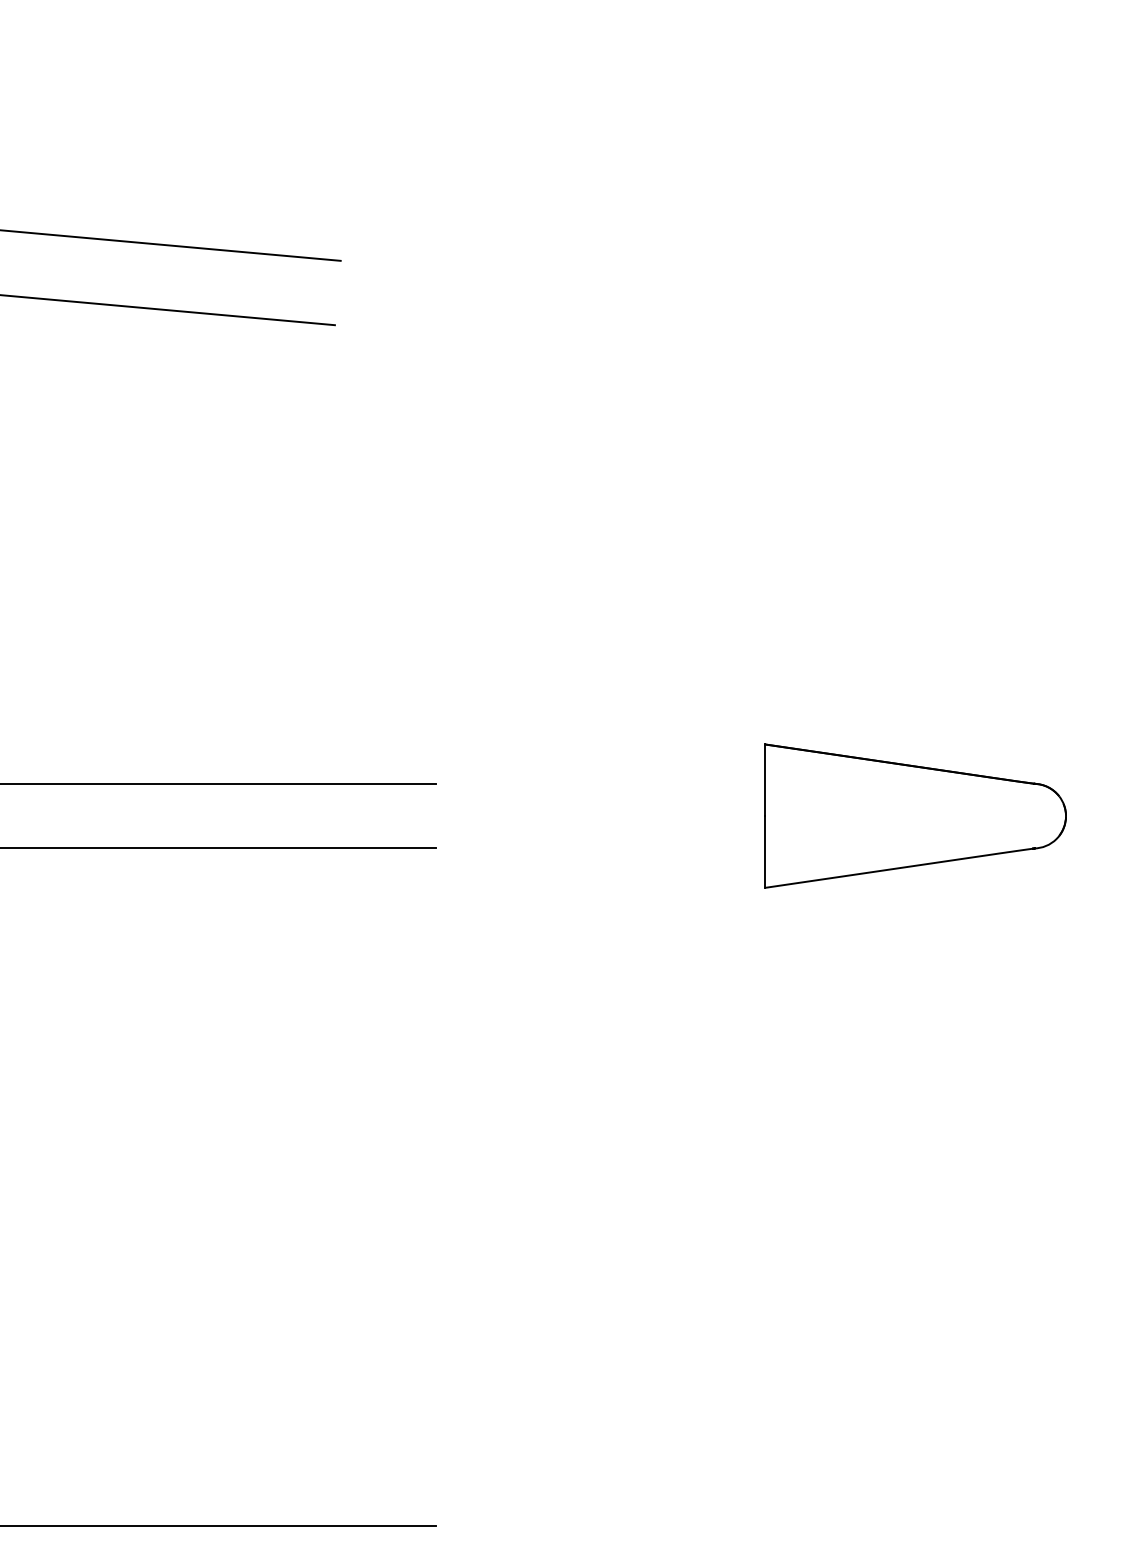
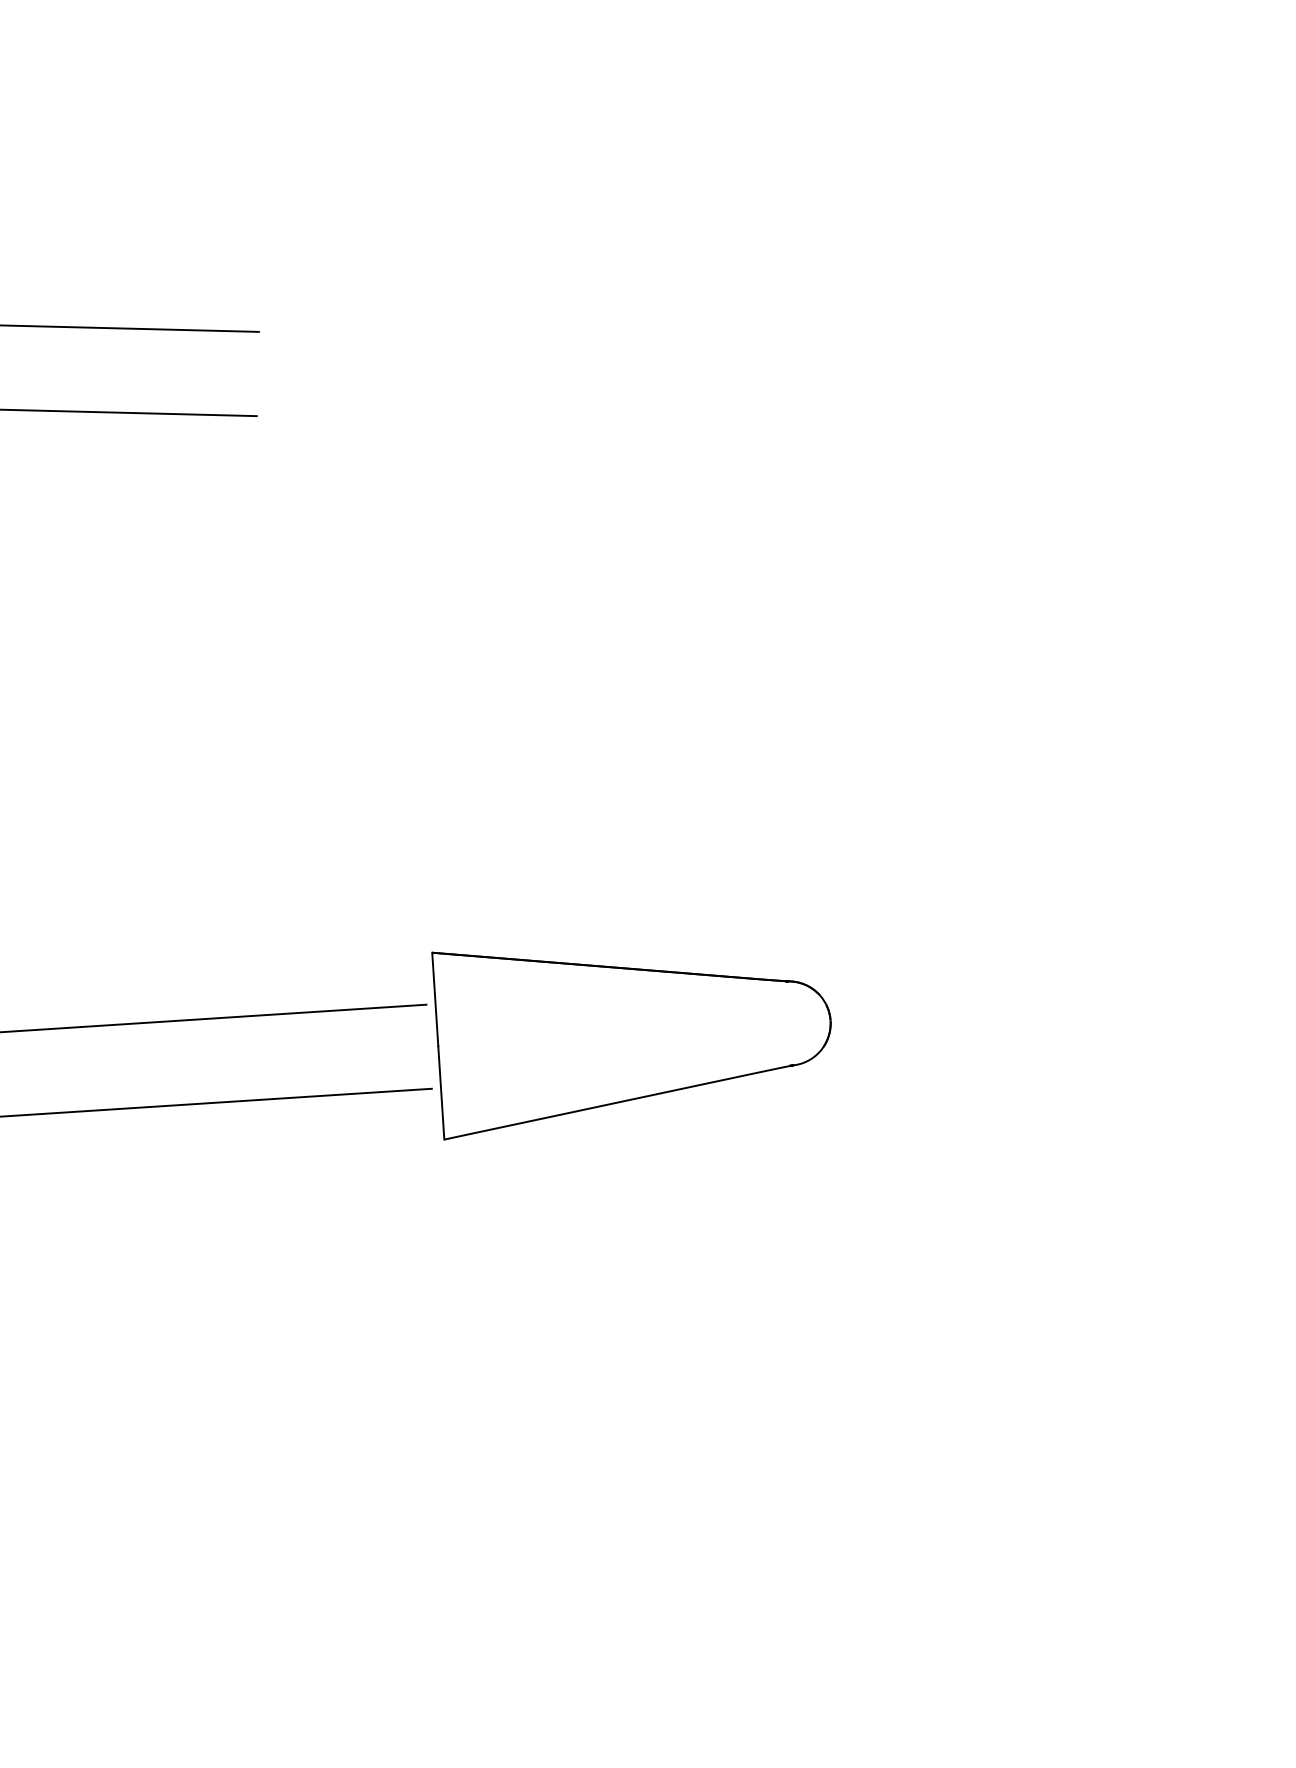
part: (915, 815) -> (634, 1032), moved

